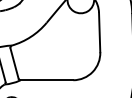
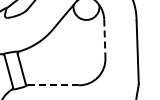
line: (99, 33) -> (104, 39), solid -> dashed
line: (47, 80) -> (53, 85), solid -> dashed

